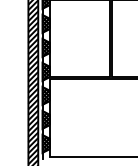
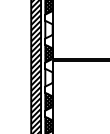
hatch: (45, 48) -> (48, 30), removed
hatch: (45, 96) -> (48, 78), removed

